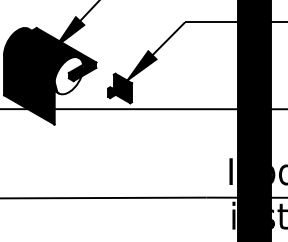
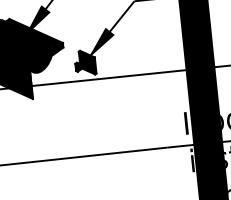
fill: (68, 75) -> (40, 56), added

